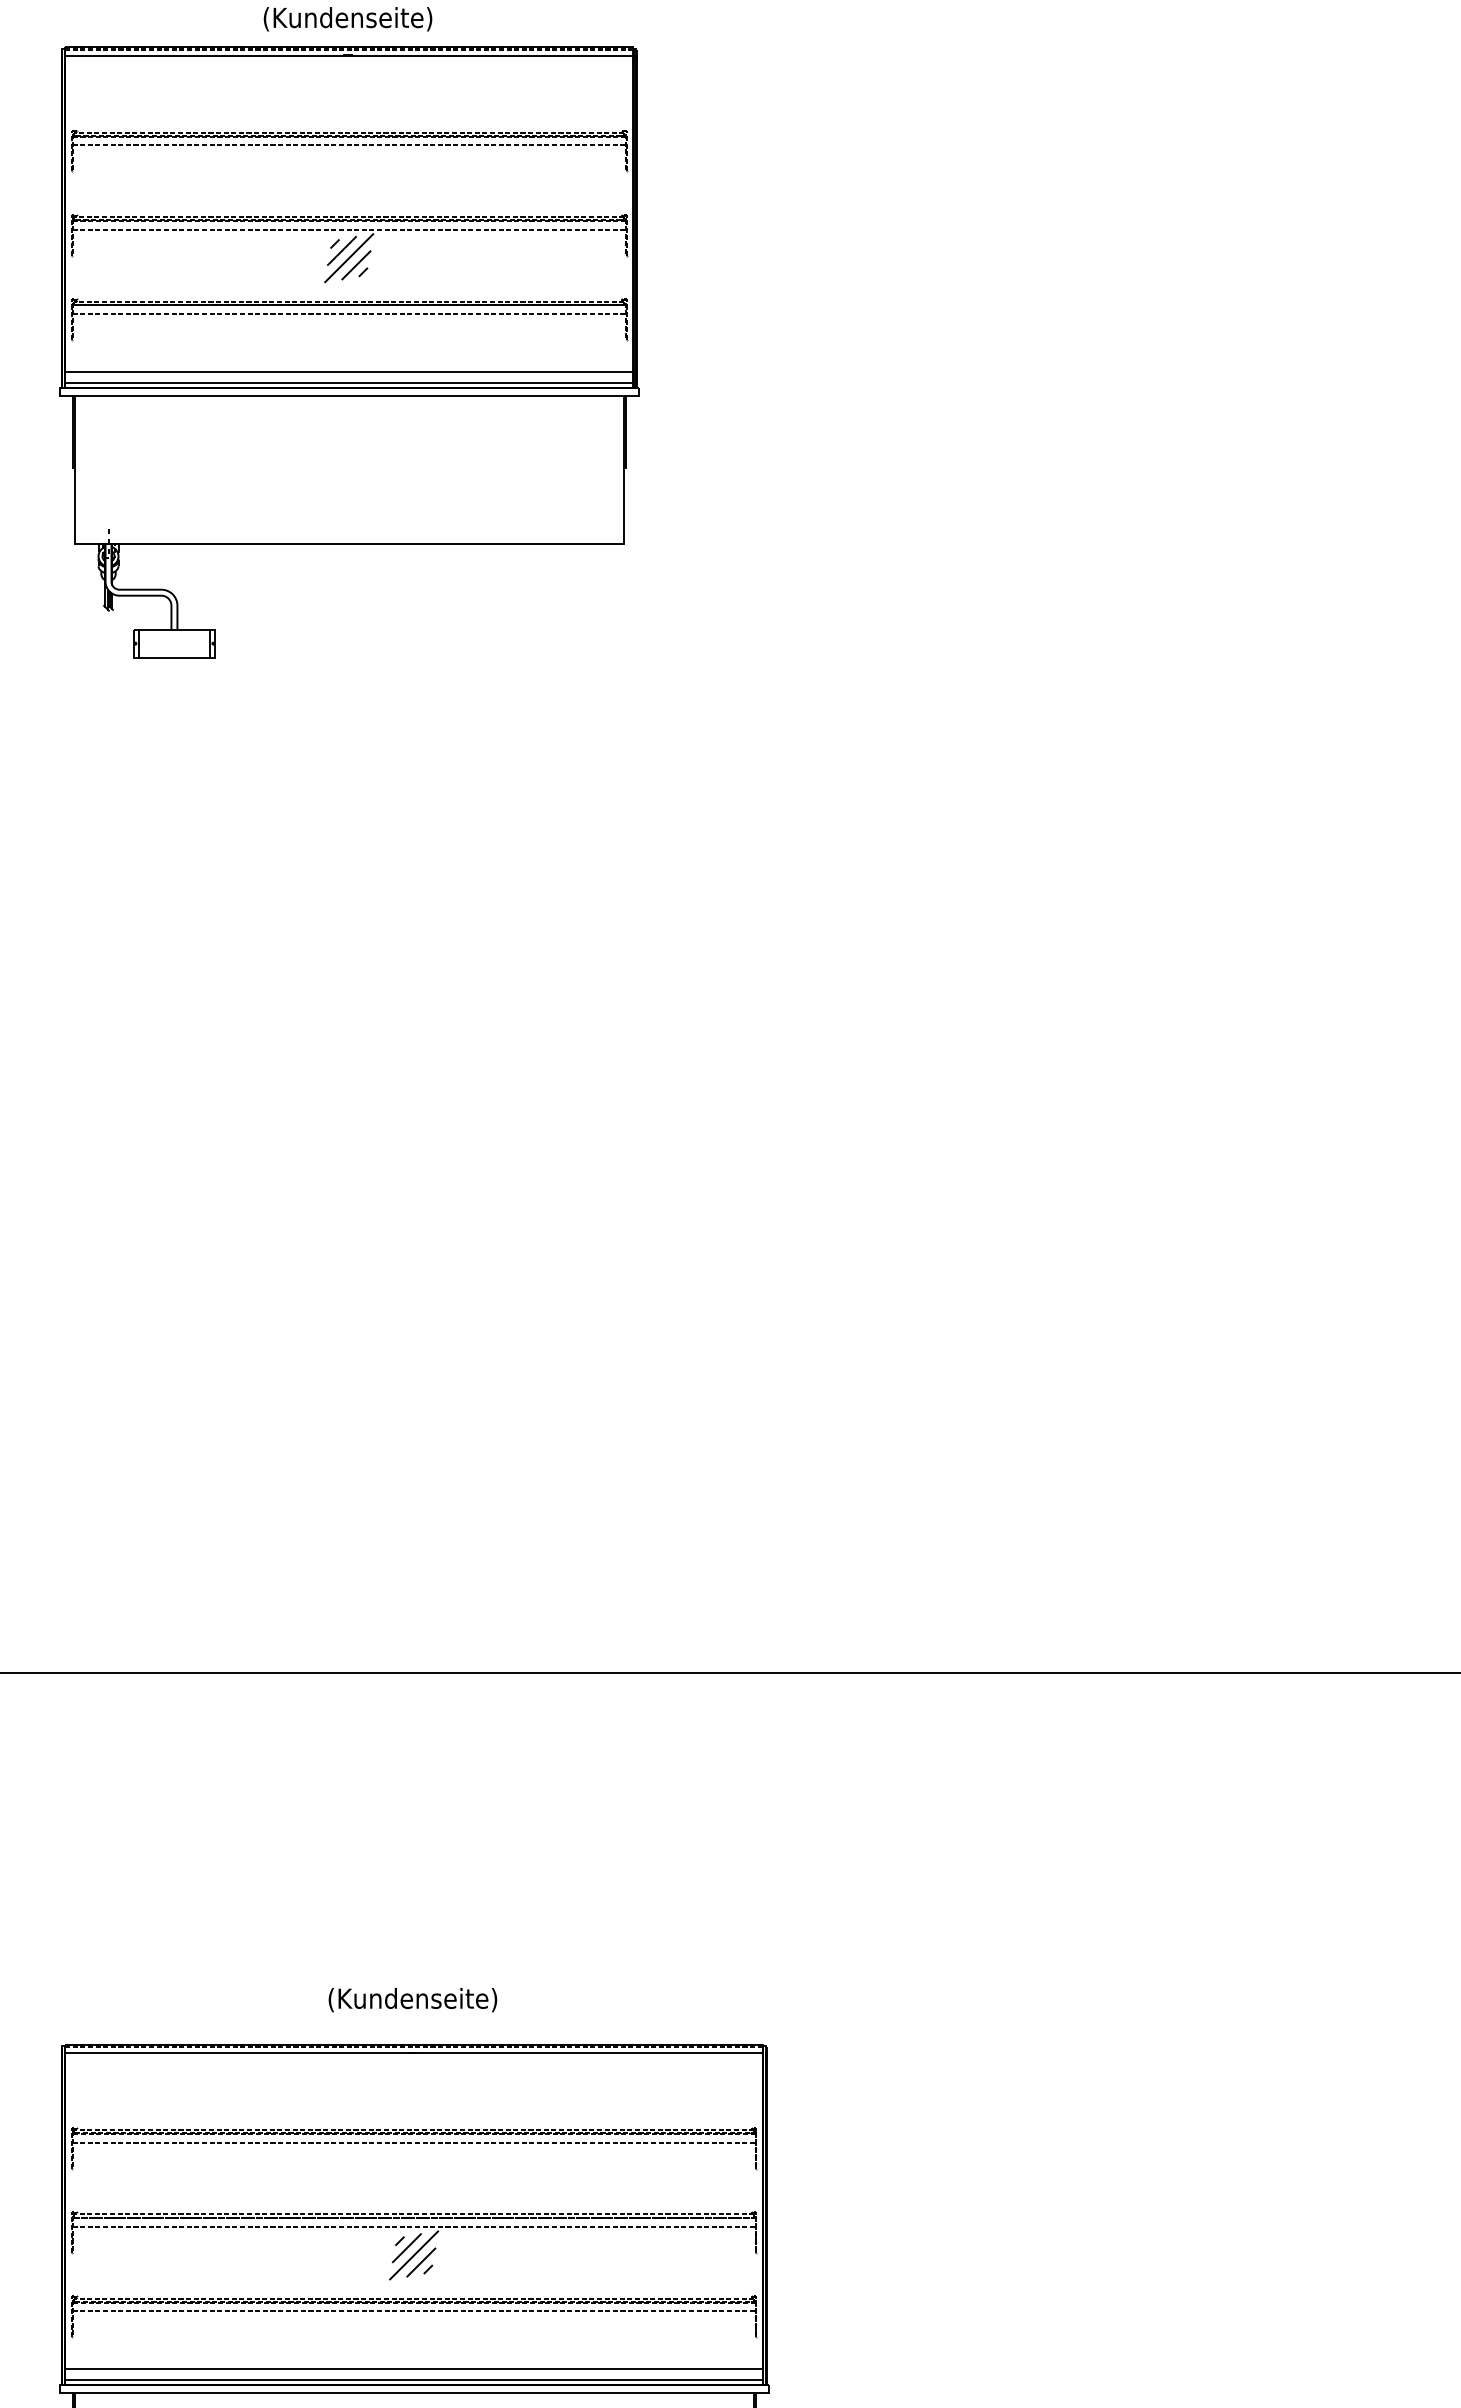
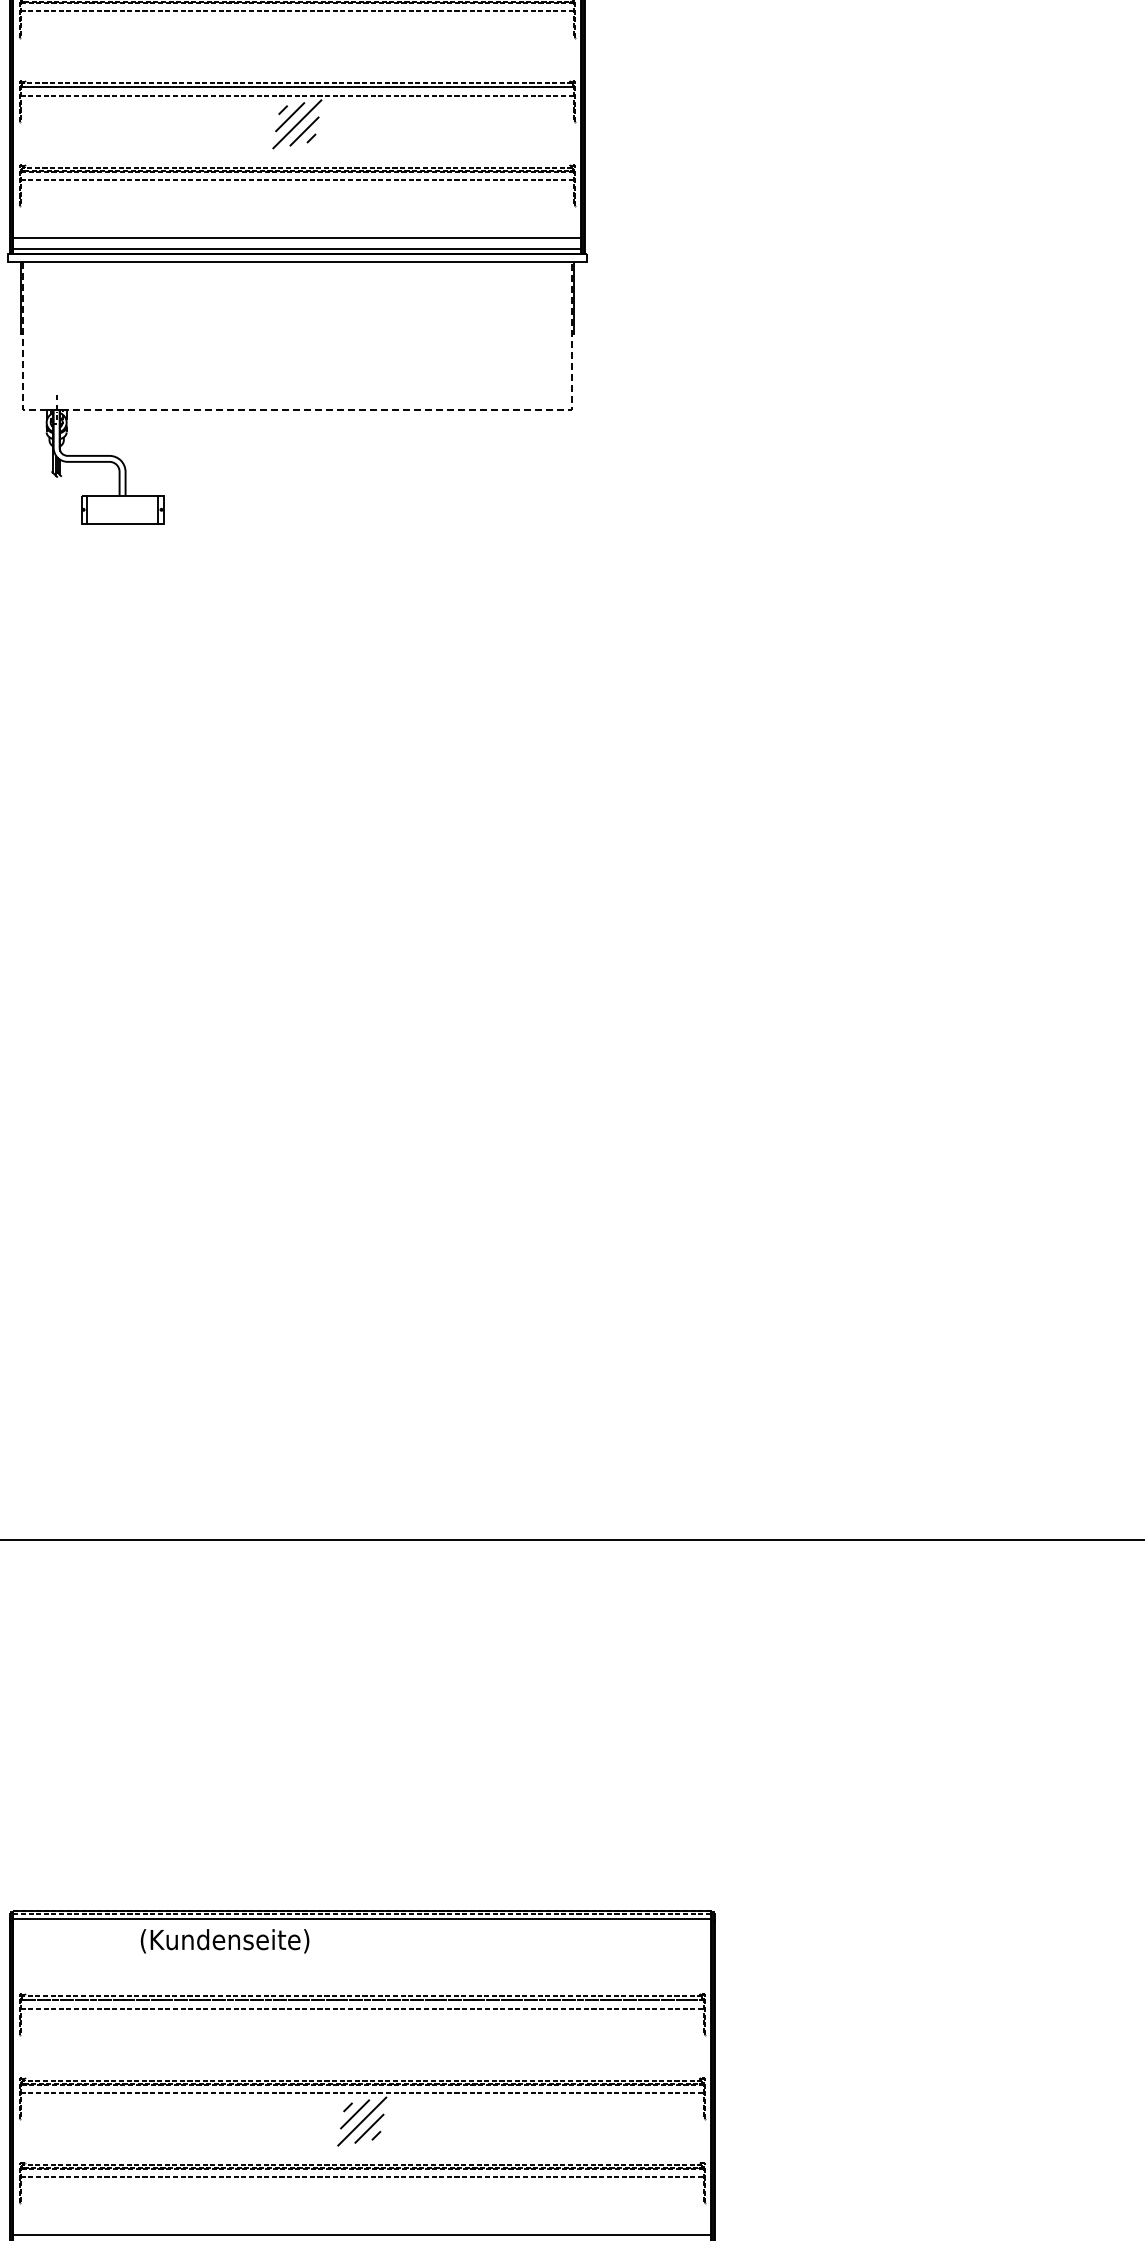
line: (349, 543) -> (297, 409), solid -> dashed
text: (412, 2000) -> (224, 1941), moved

